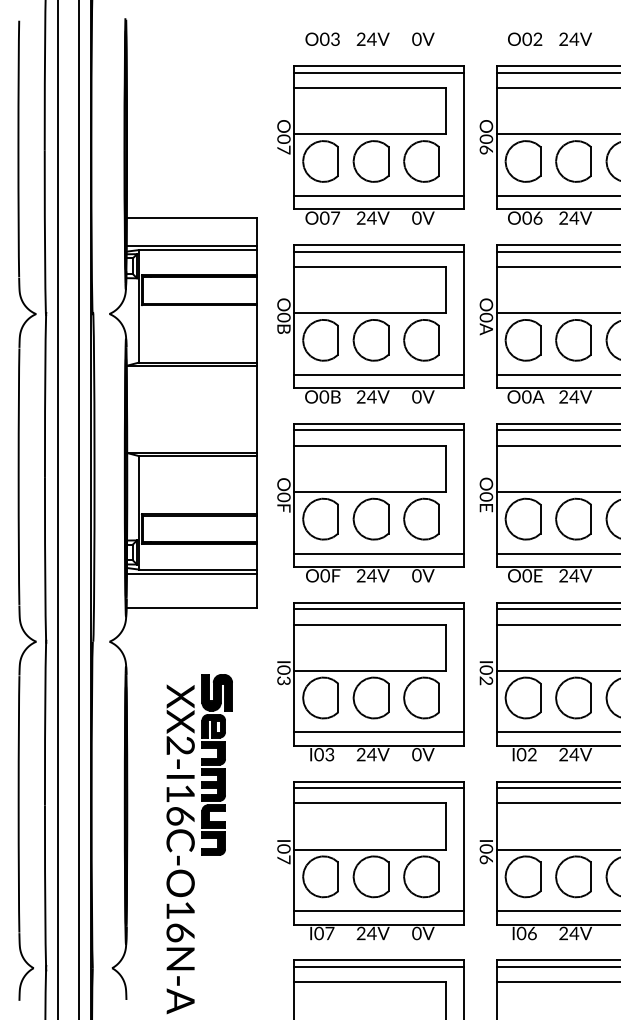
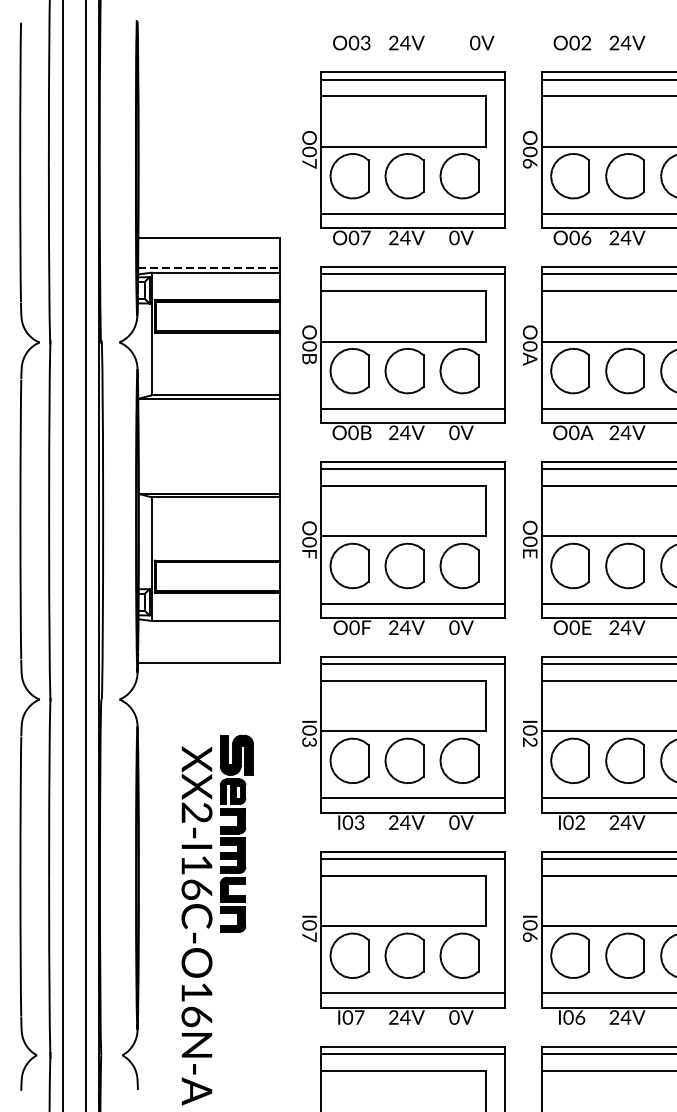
text: (423, 38) -> (482, 42), moved
line: (192, 245) -> (209, 267), solid -> dashed
line: (191, 573) -> (208, 625), removed

